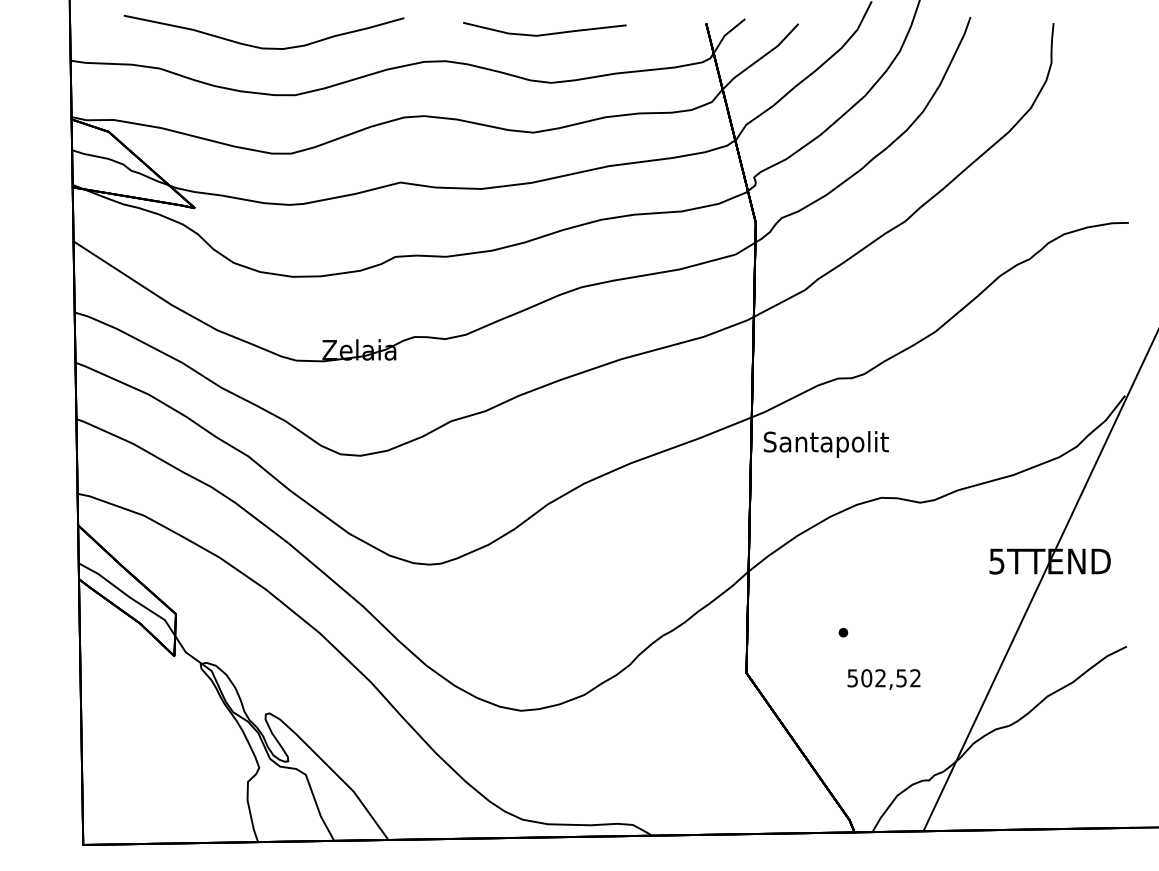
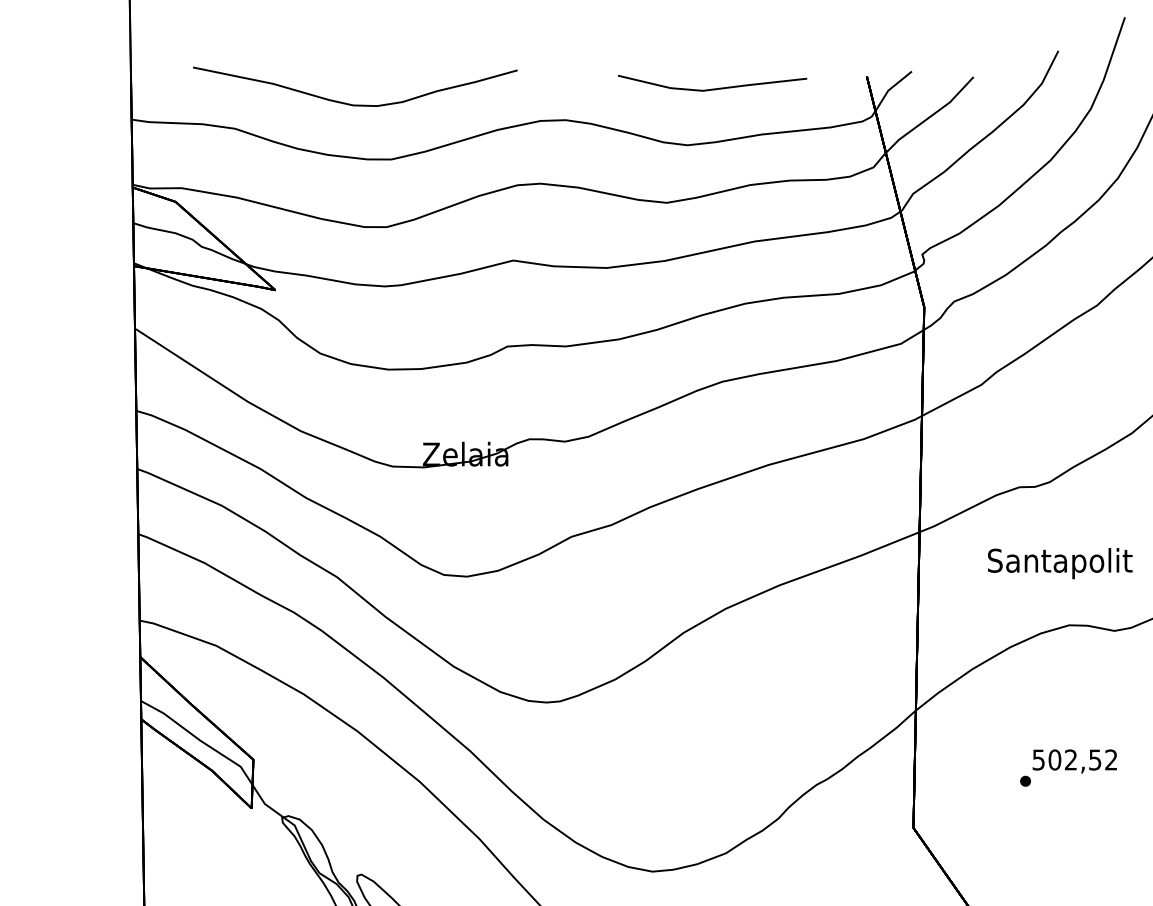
line: (545, 33) -> (713, 88), moved
text: (825, 444) -> (1059, 563), moved
text: (883, 679) -> (1074, 761), moved

